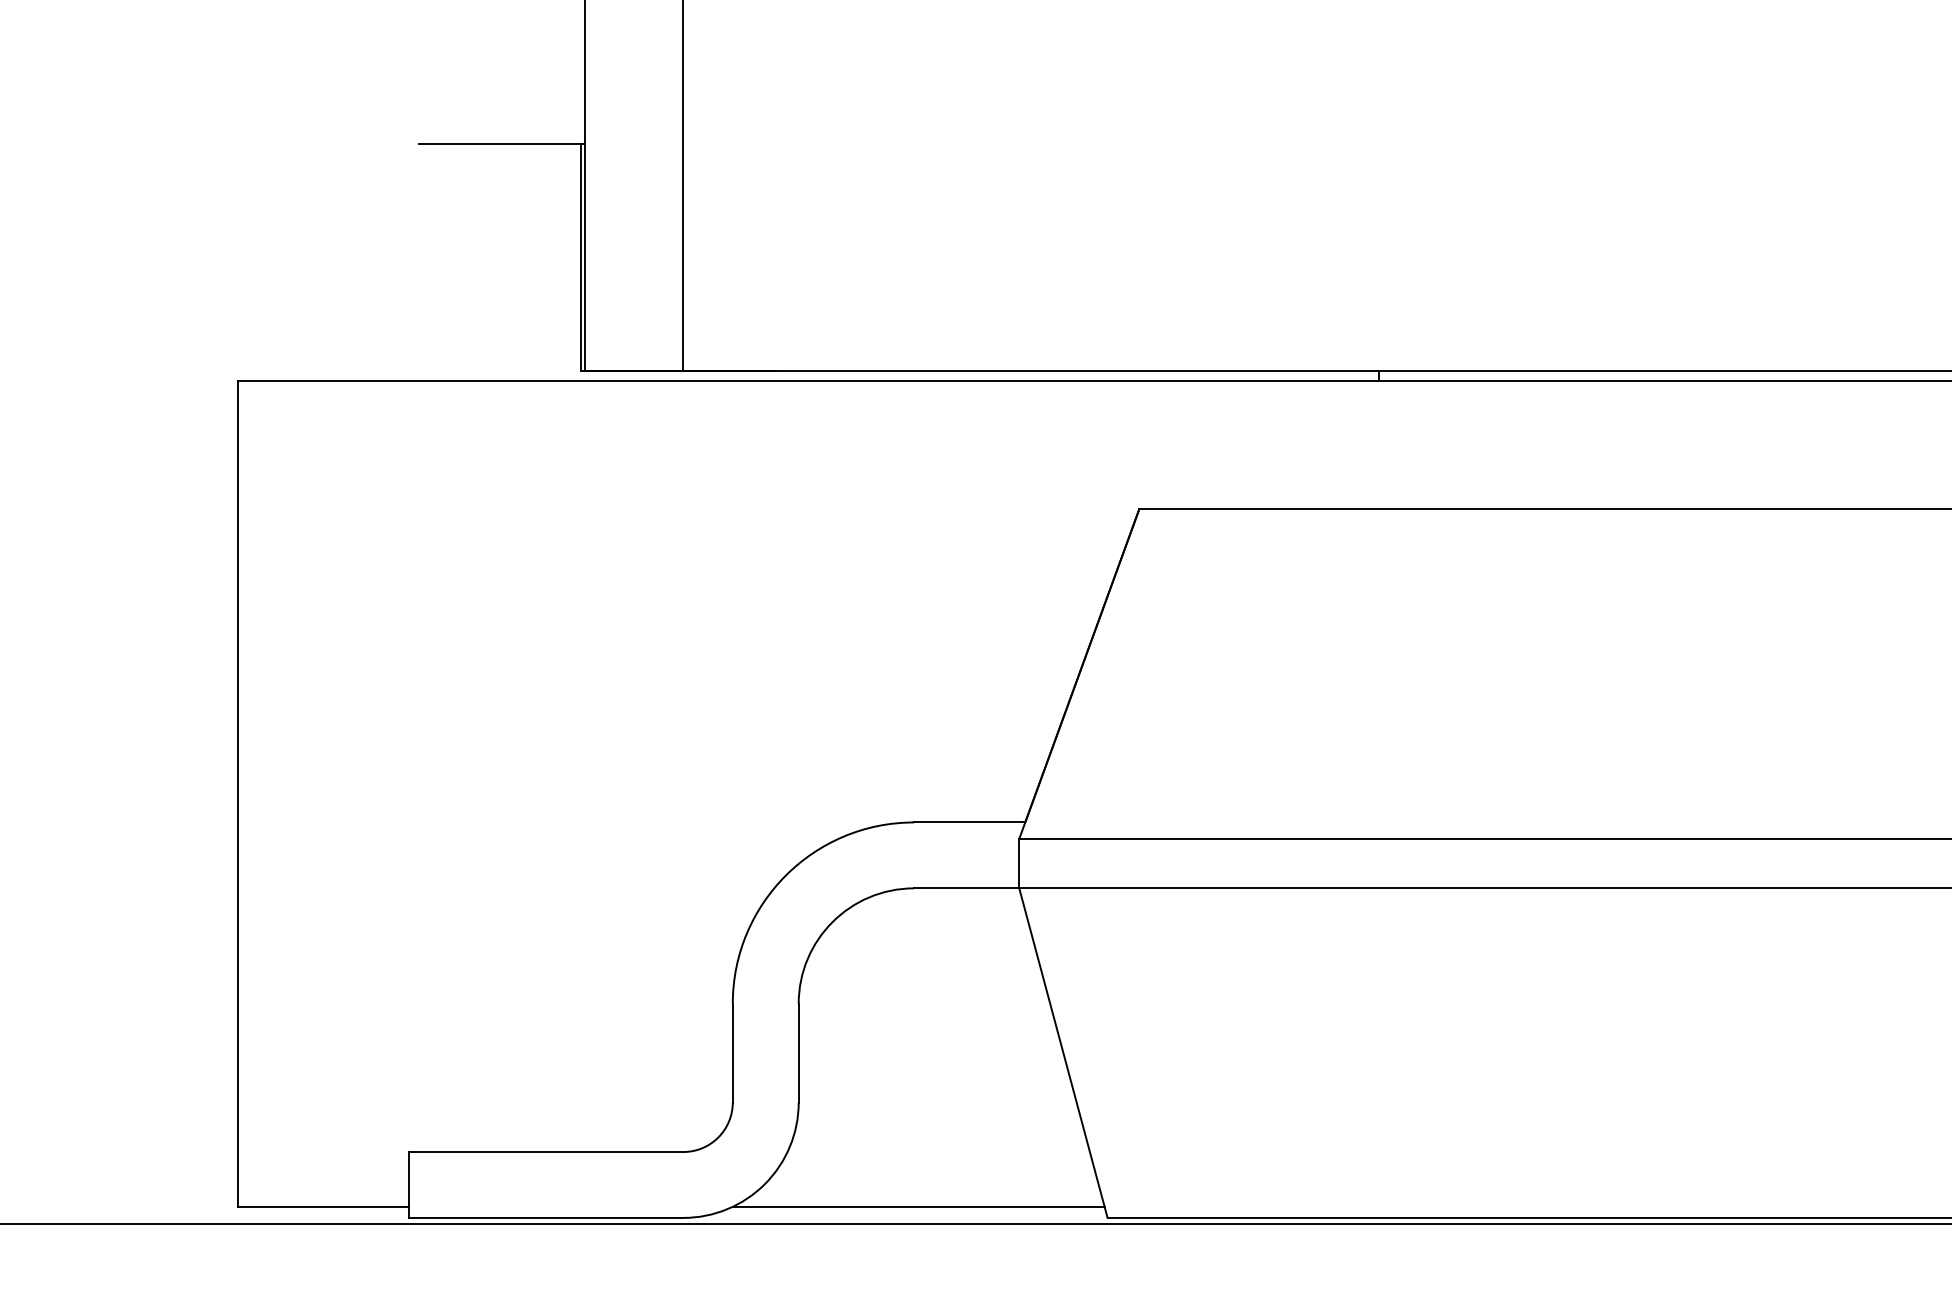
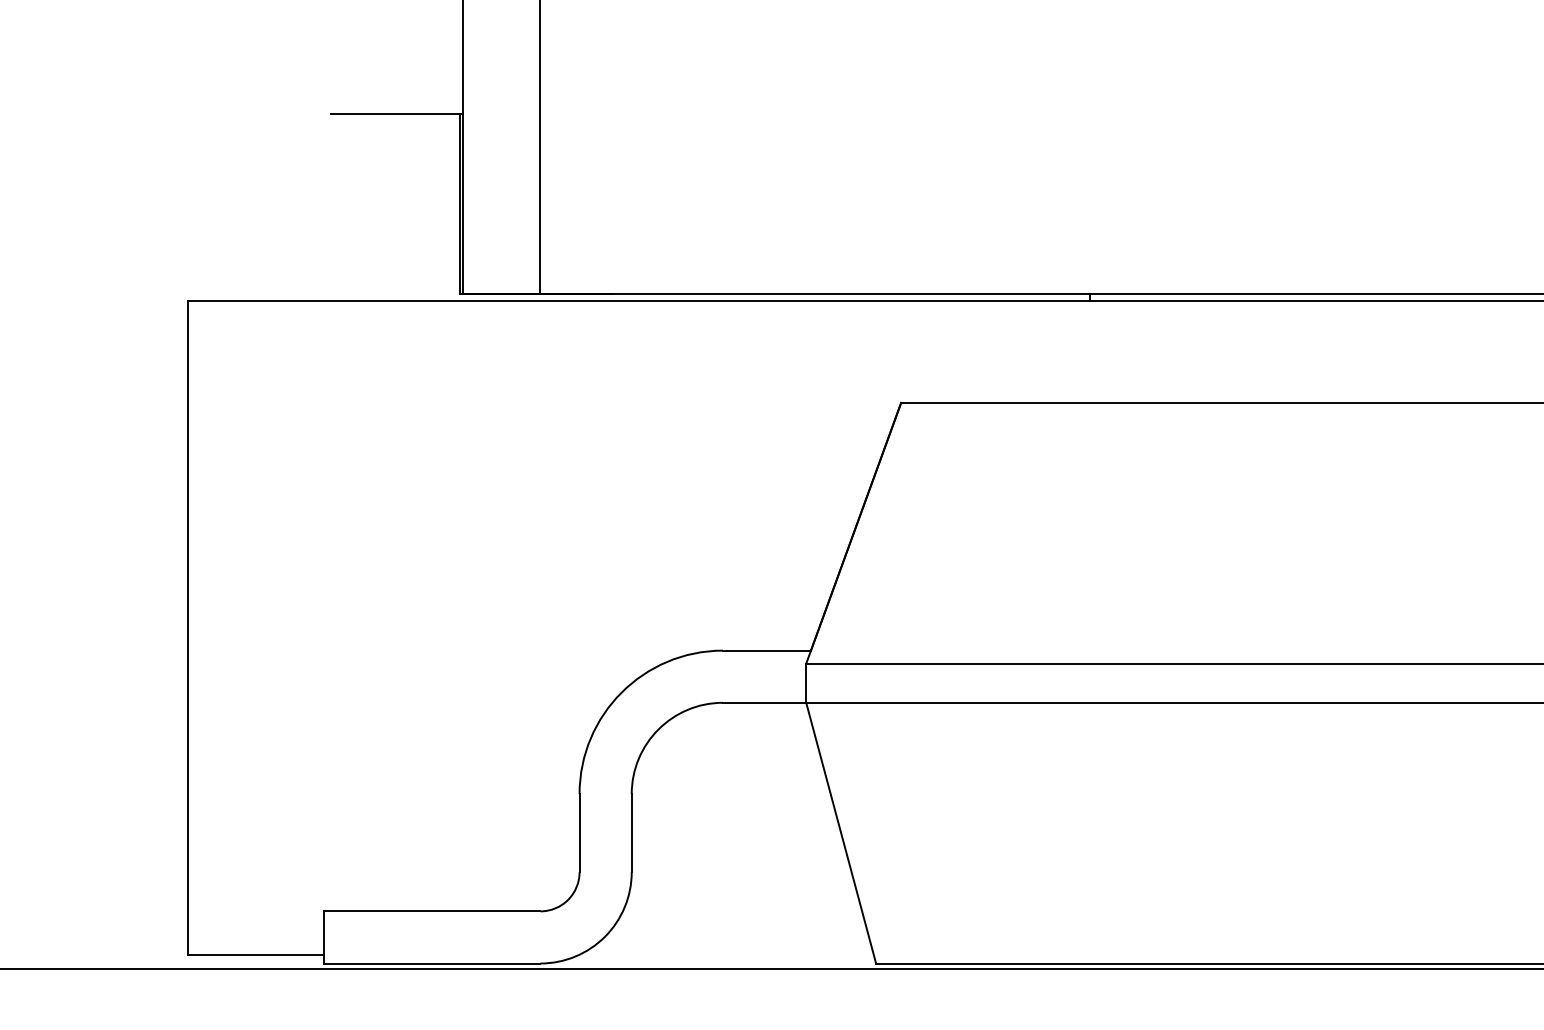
line: (918, 1206) -> (726, 954), removed

